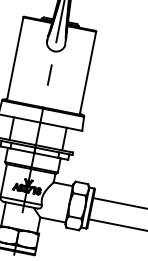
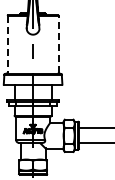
line: (15, 58) -> (7, 44), solid -> dashed
line: (87, 72) -> (58, 44), solid -> dashed

